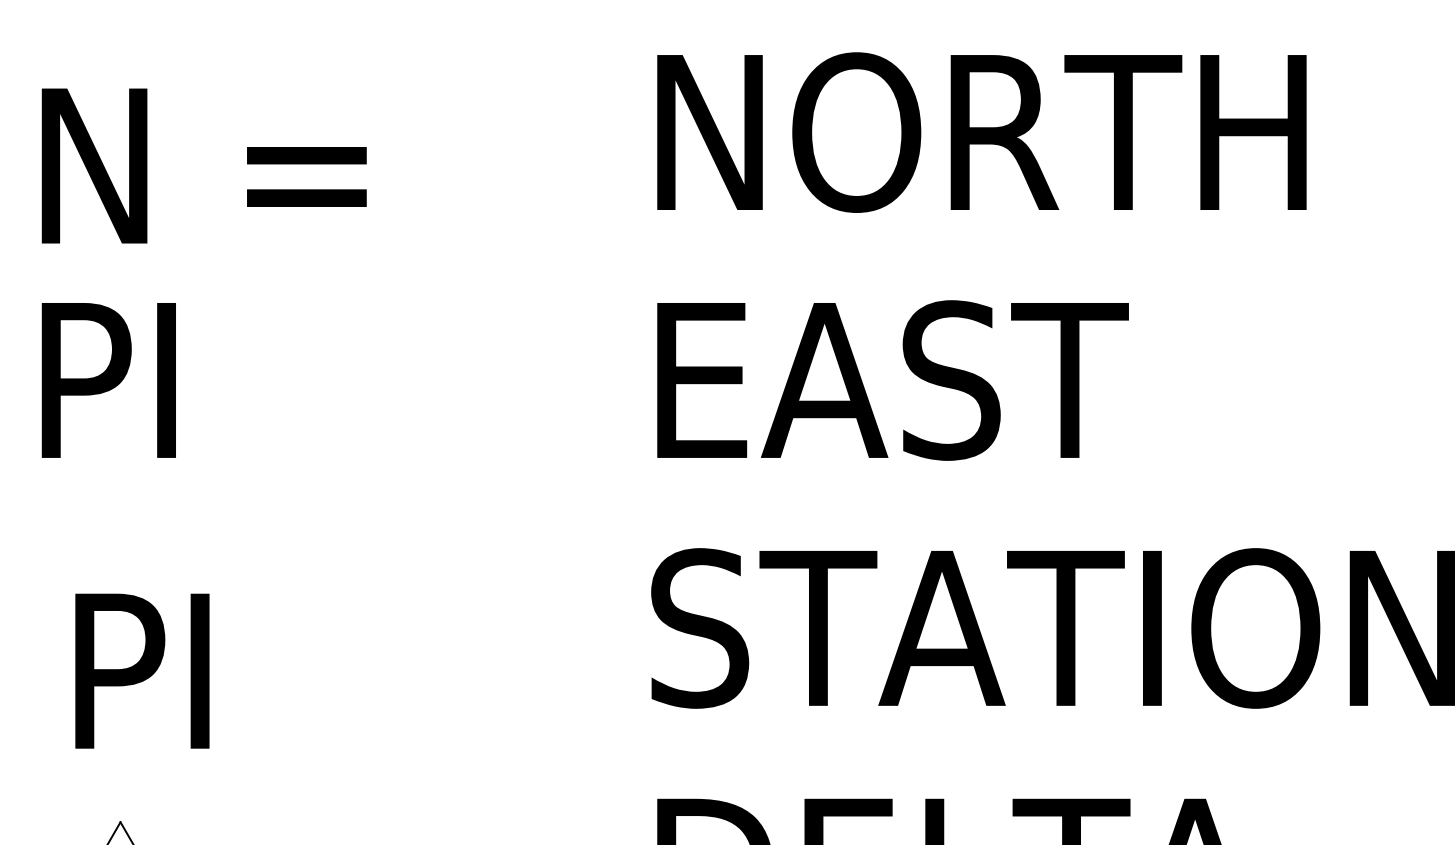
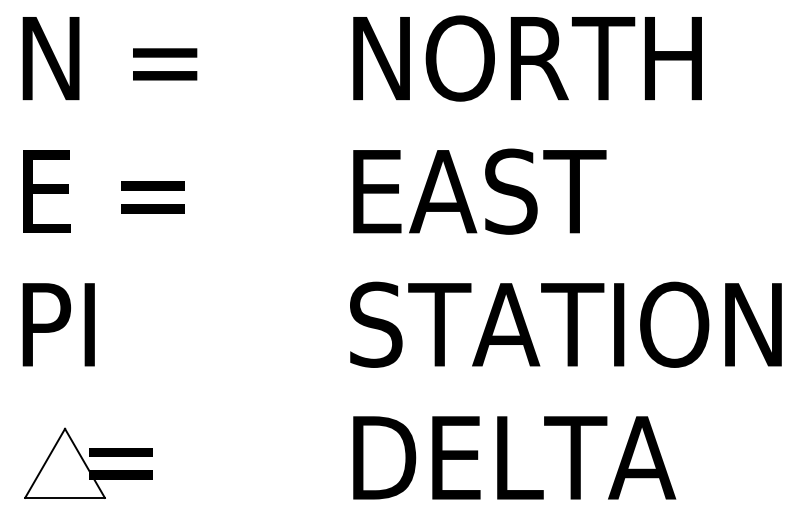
text: (203, 165) -> (109, 58), moved
text: (192, 380) -> (103, 191), PI -> E =
text: (141, 670) -> (58, 324), moved

